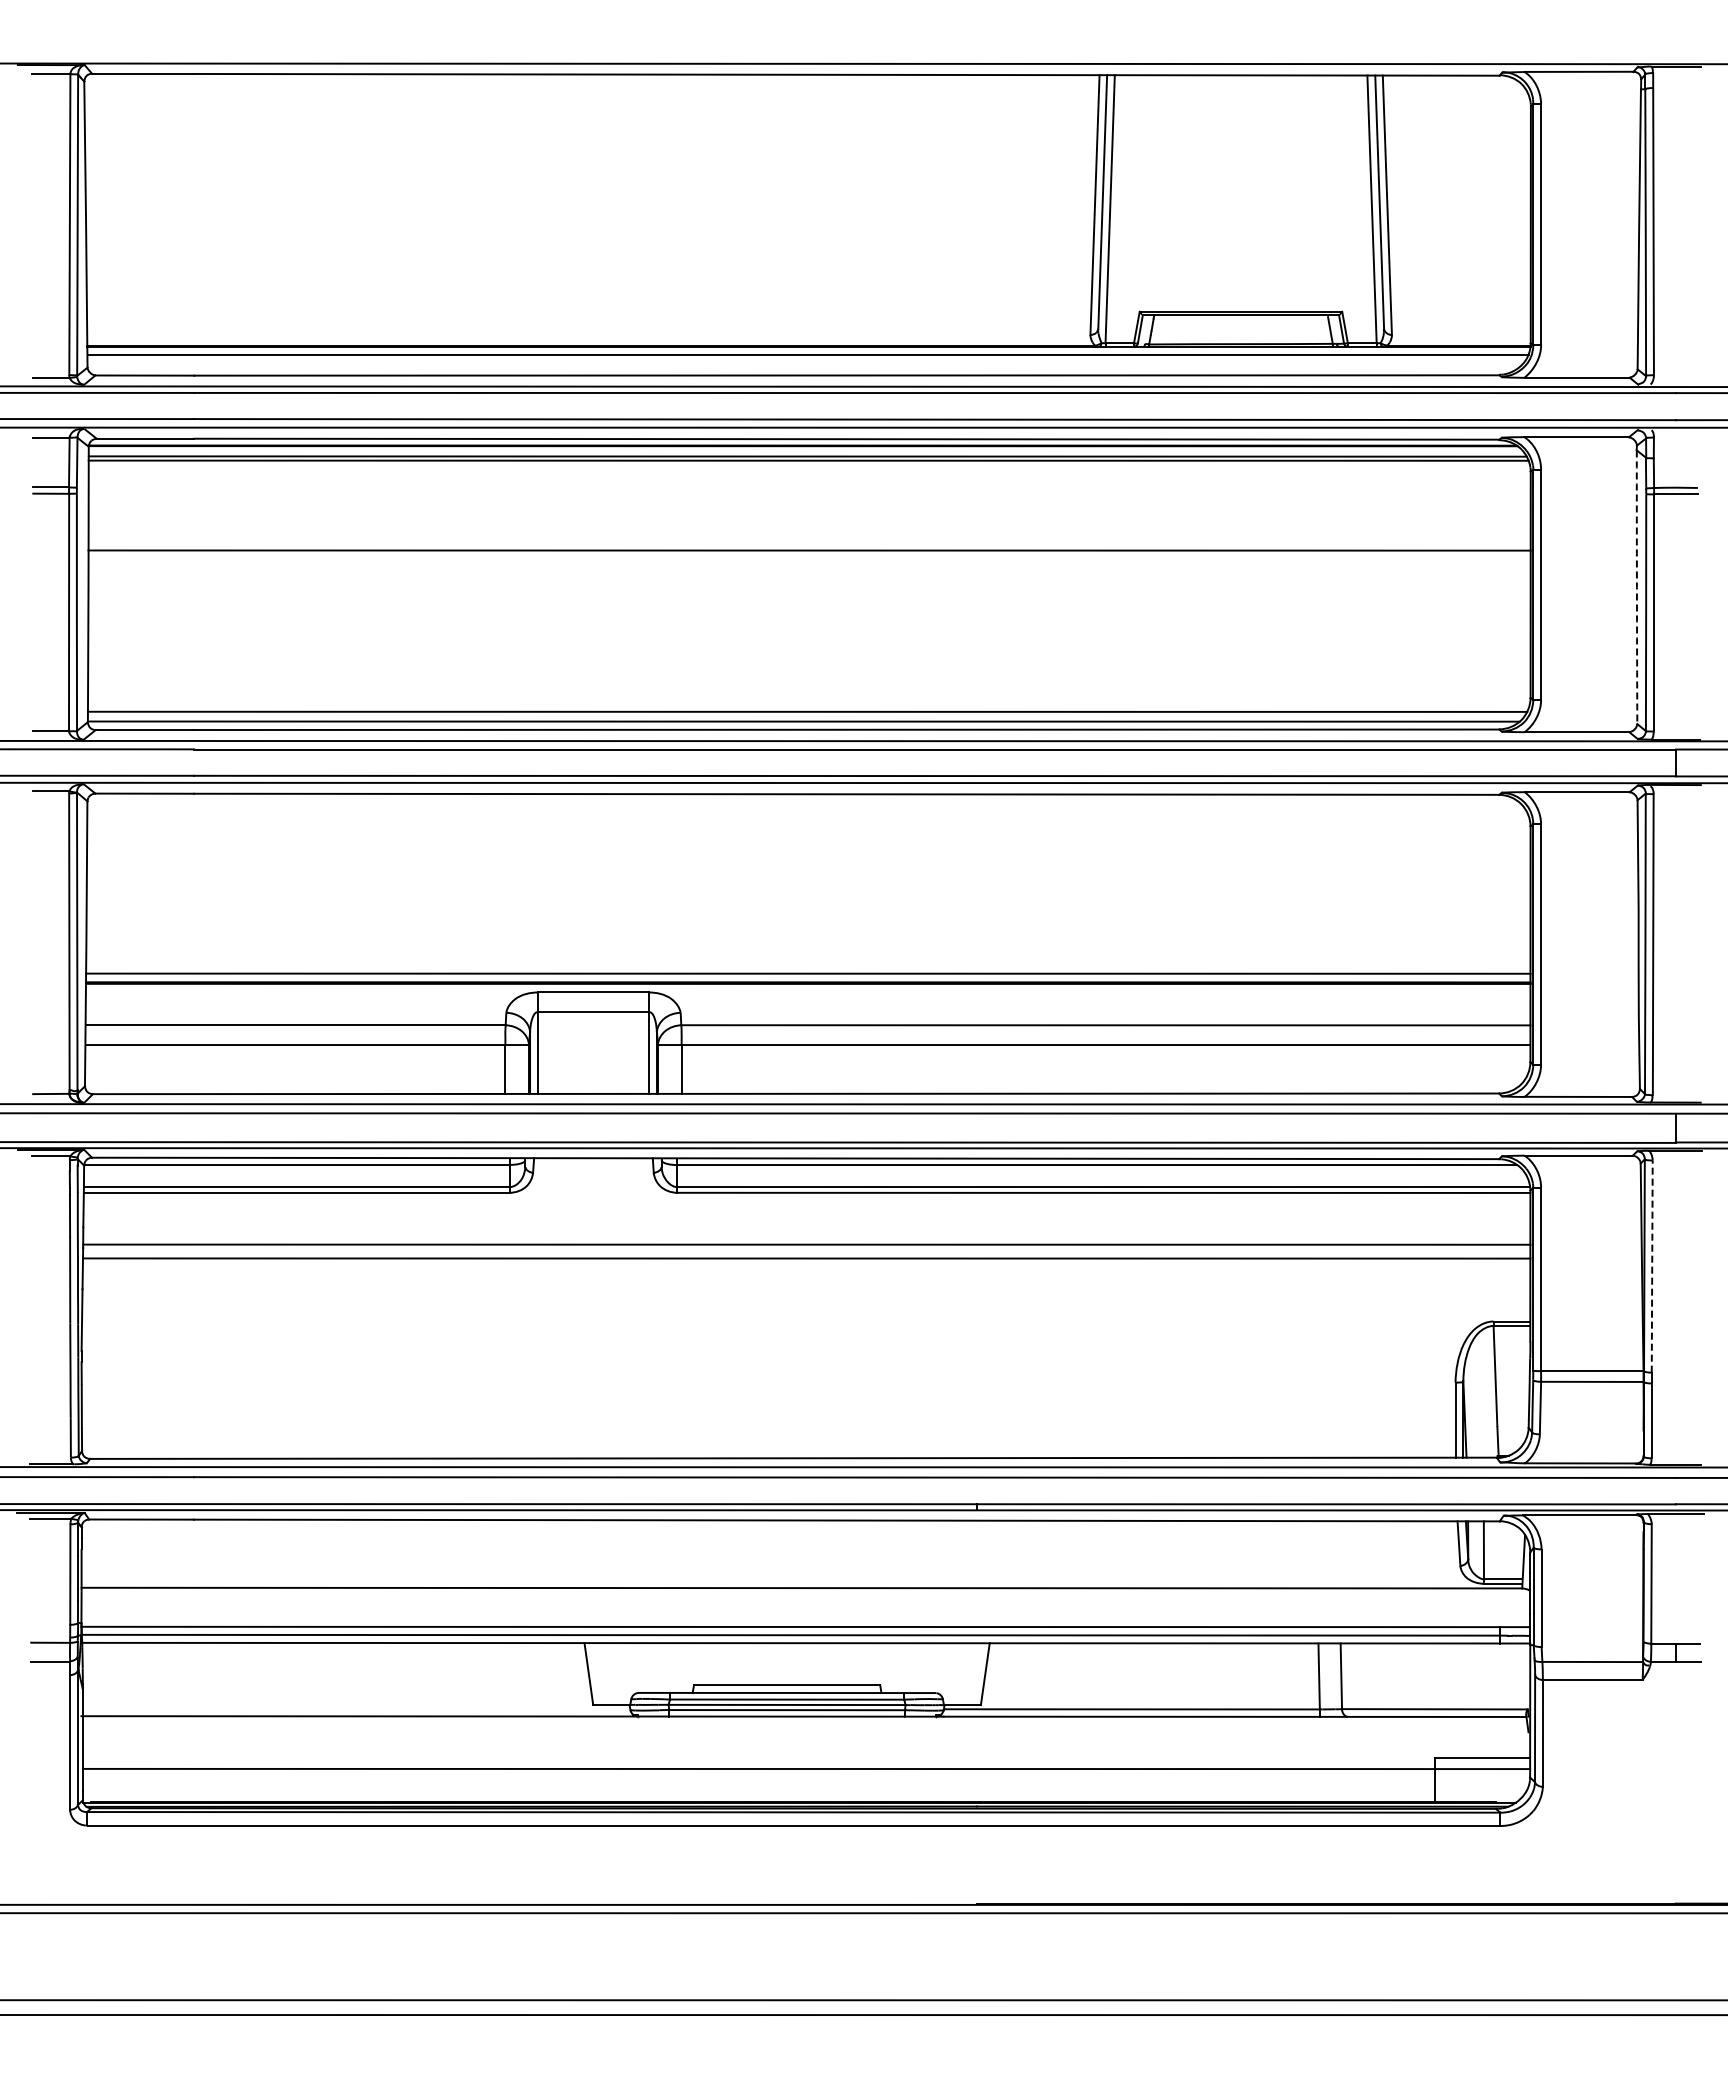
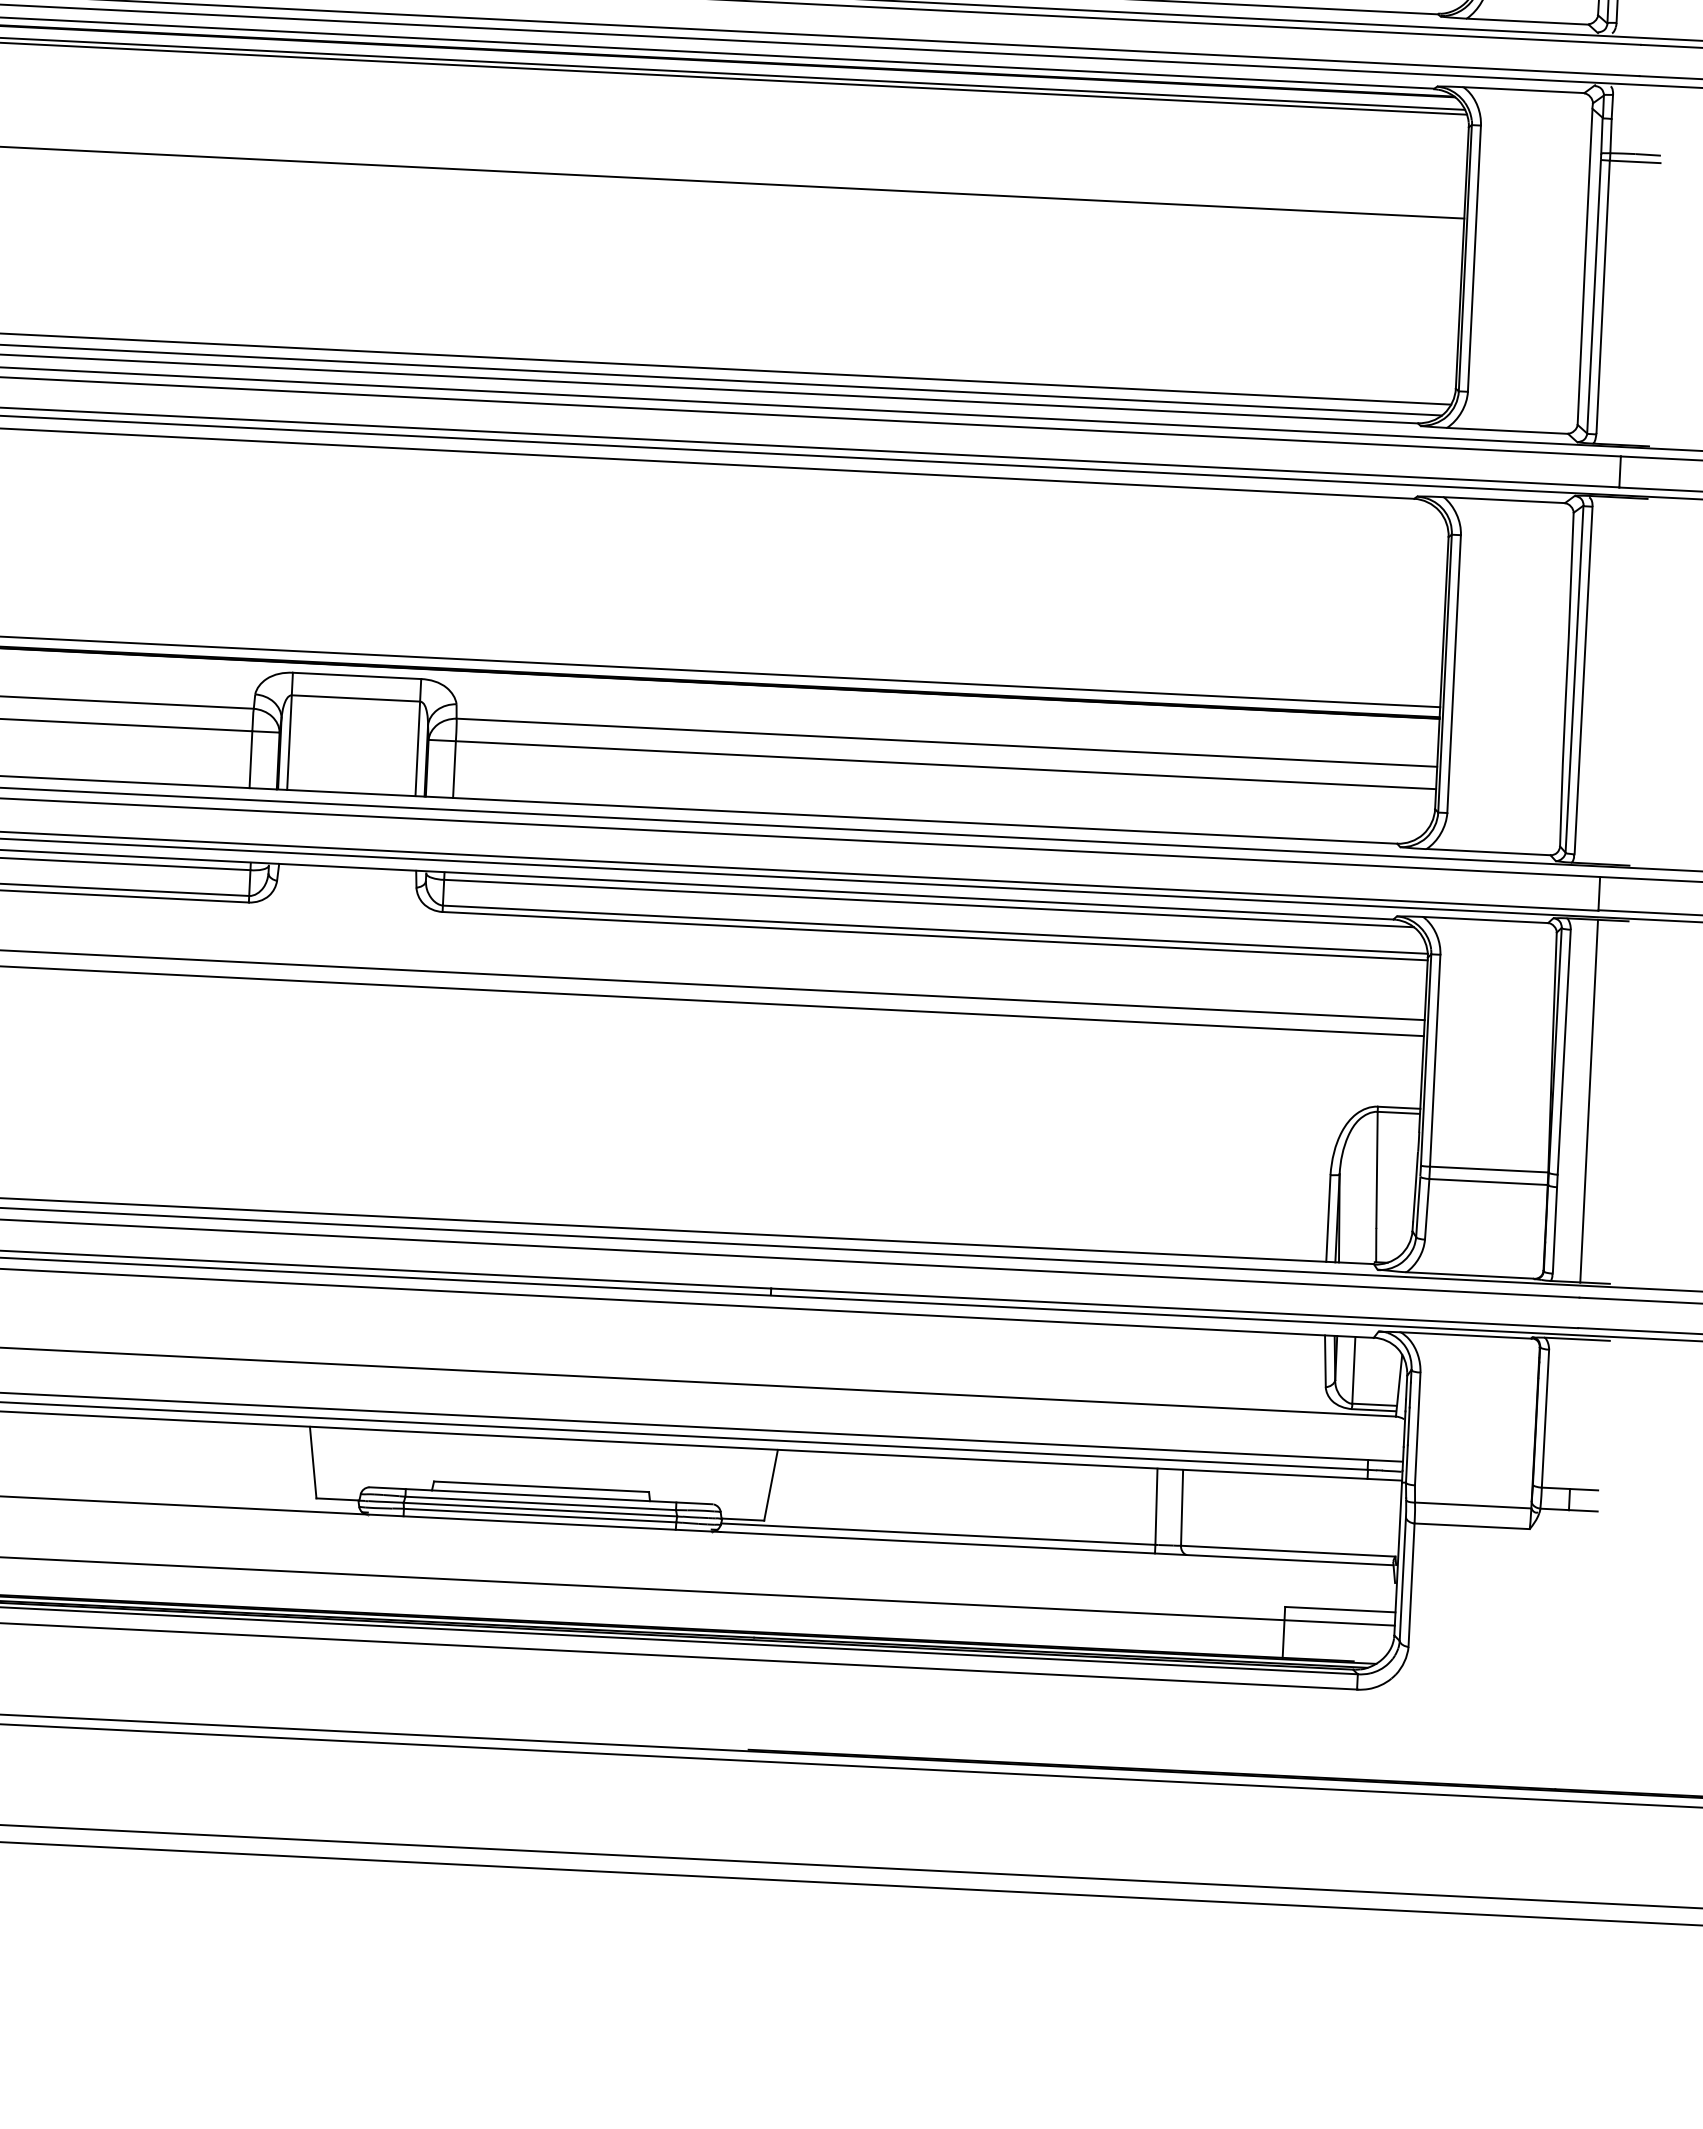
arc: (1636, 587) -> (1584, 267), dashed -> solid
line: (1652, 1266) -> (1564, 1052), dashed -> solid
line: (1675, 1307) -> (1588, 1100), added

